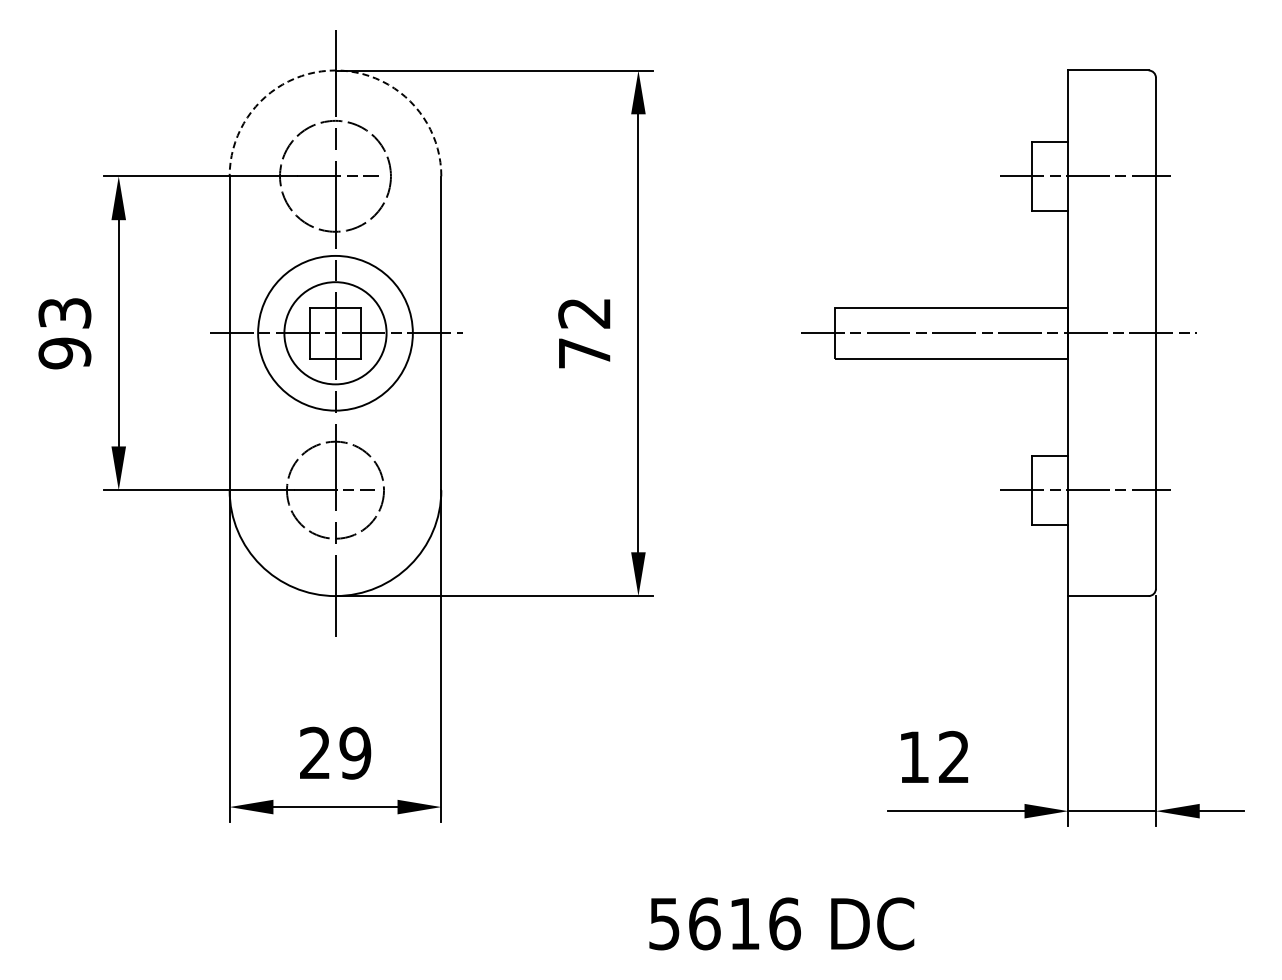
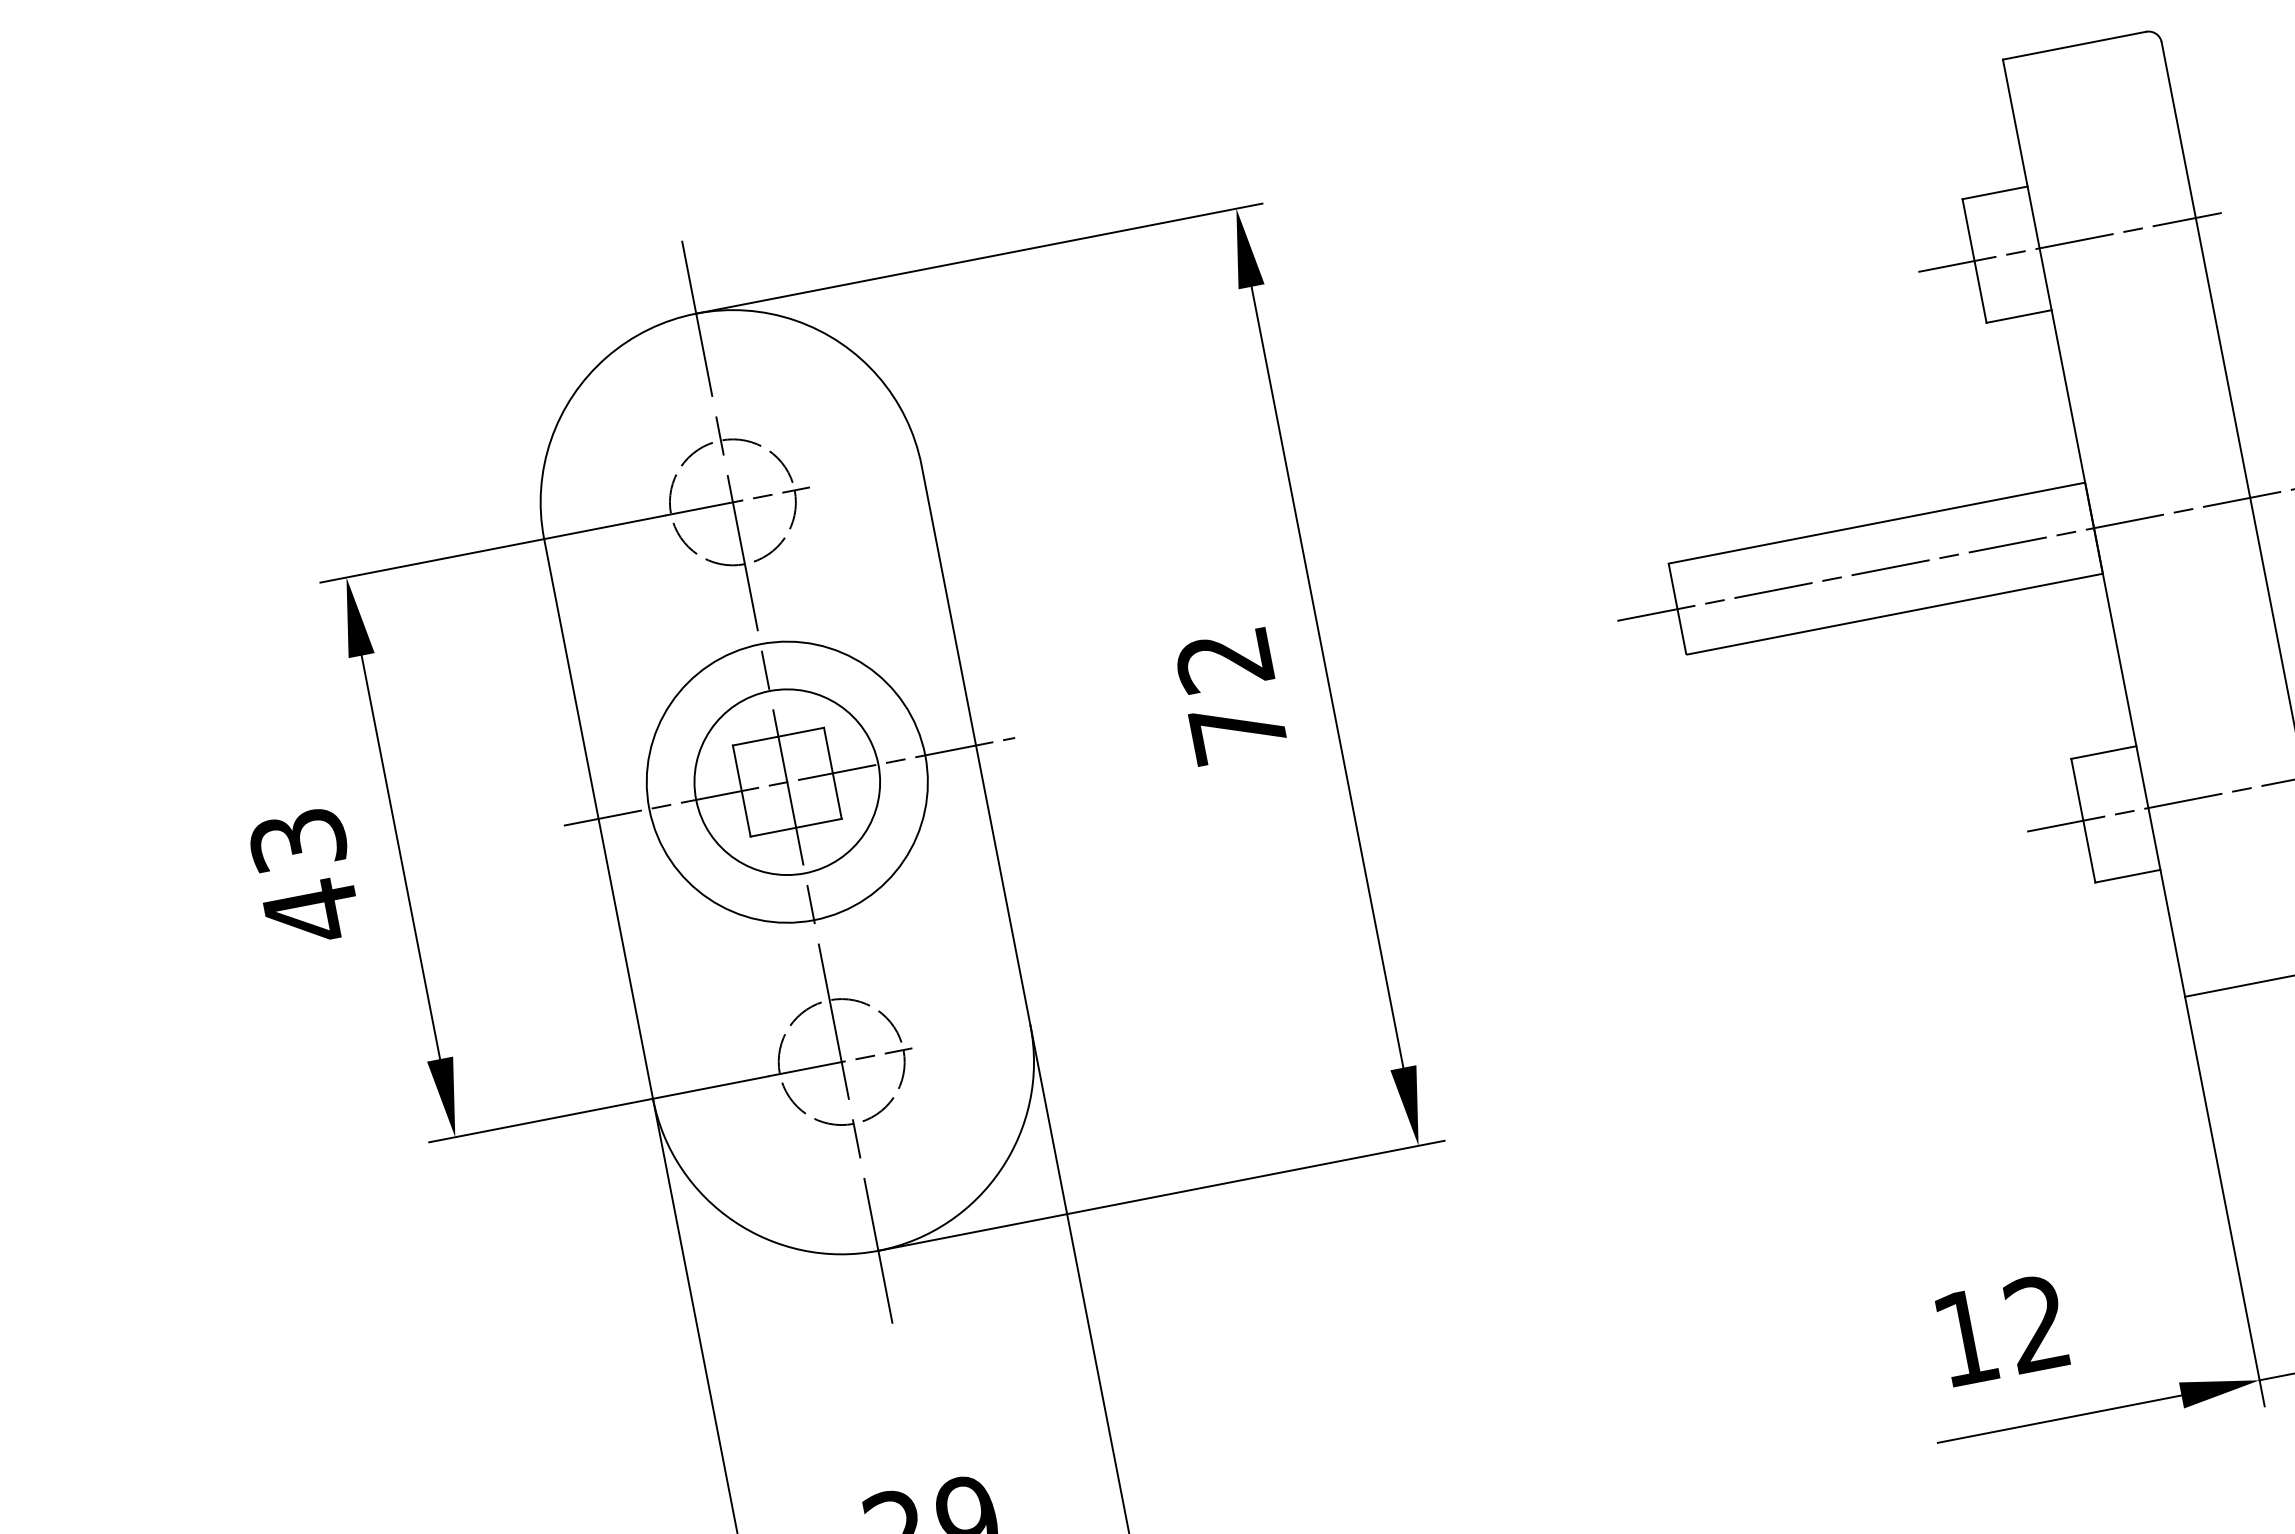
arc: (335, 70) -> (696, 313), dashed -> solid
circle: (335, 176) -> (732, 502), size x0.62
text: (64, 353) -> (311, 912), 93 -> 43
circle: (335, 489) -> (841, 1060), size x0.71

